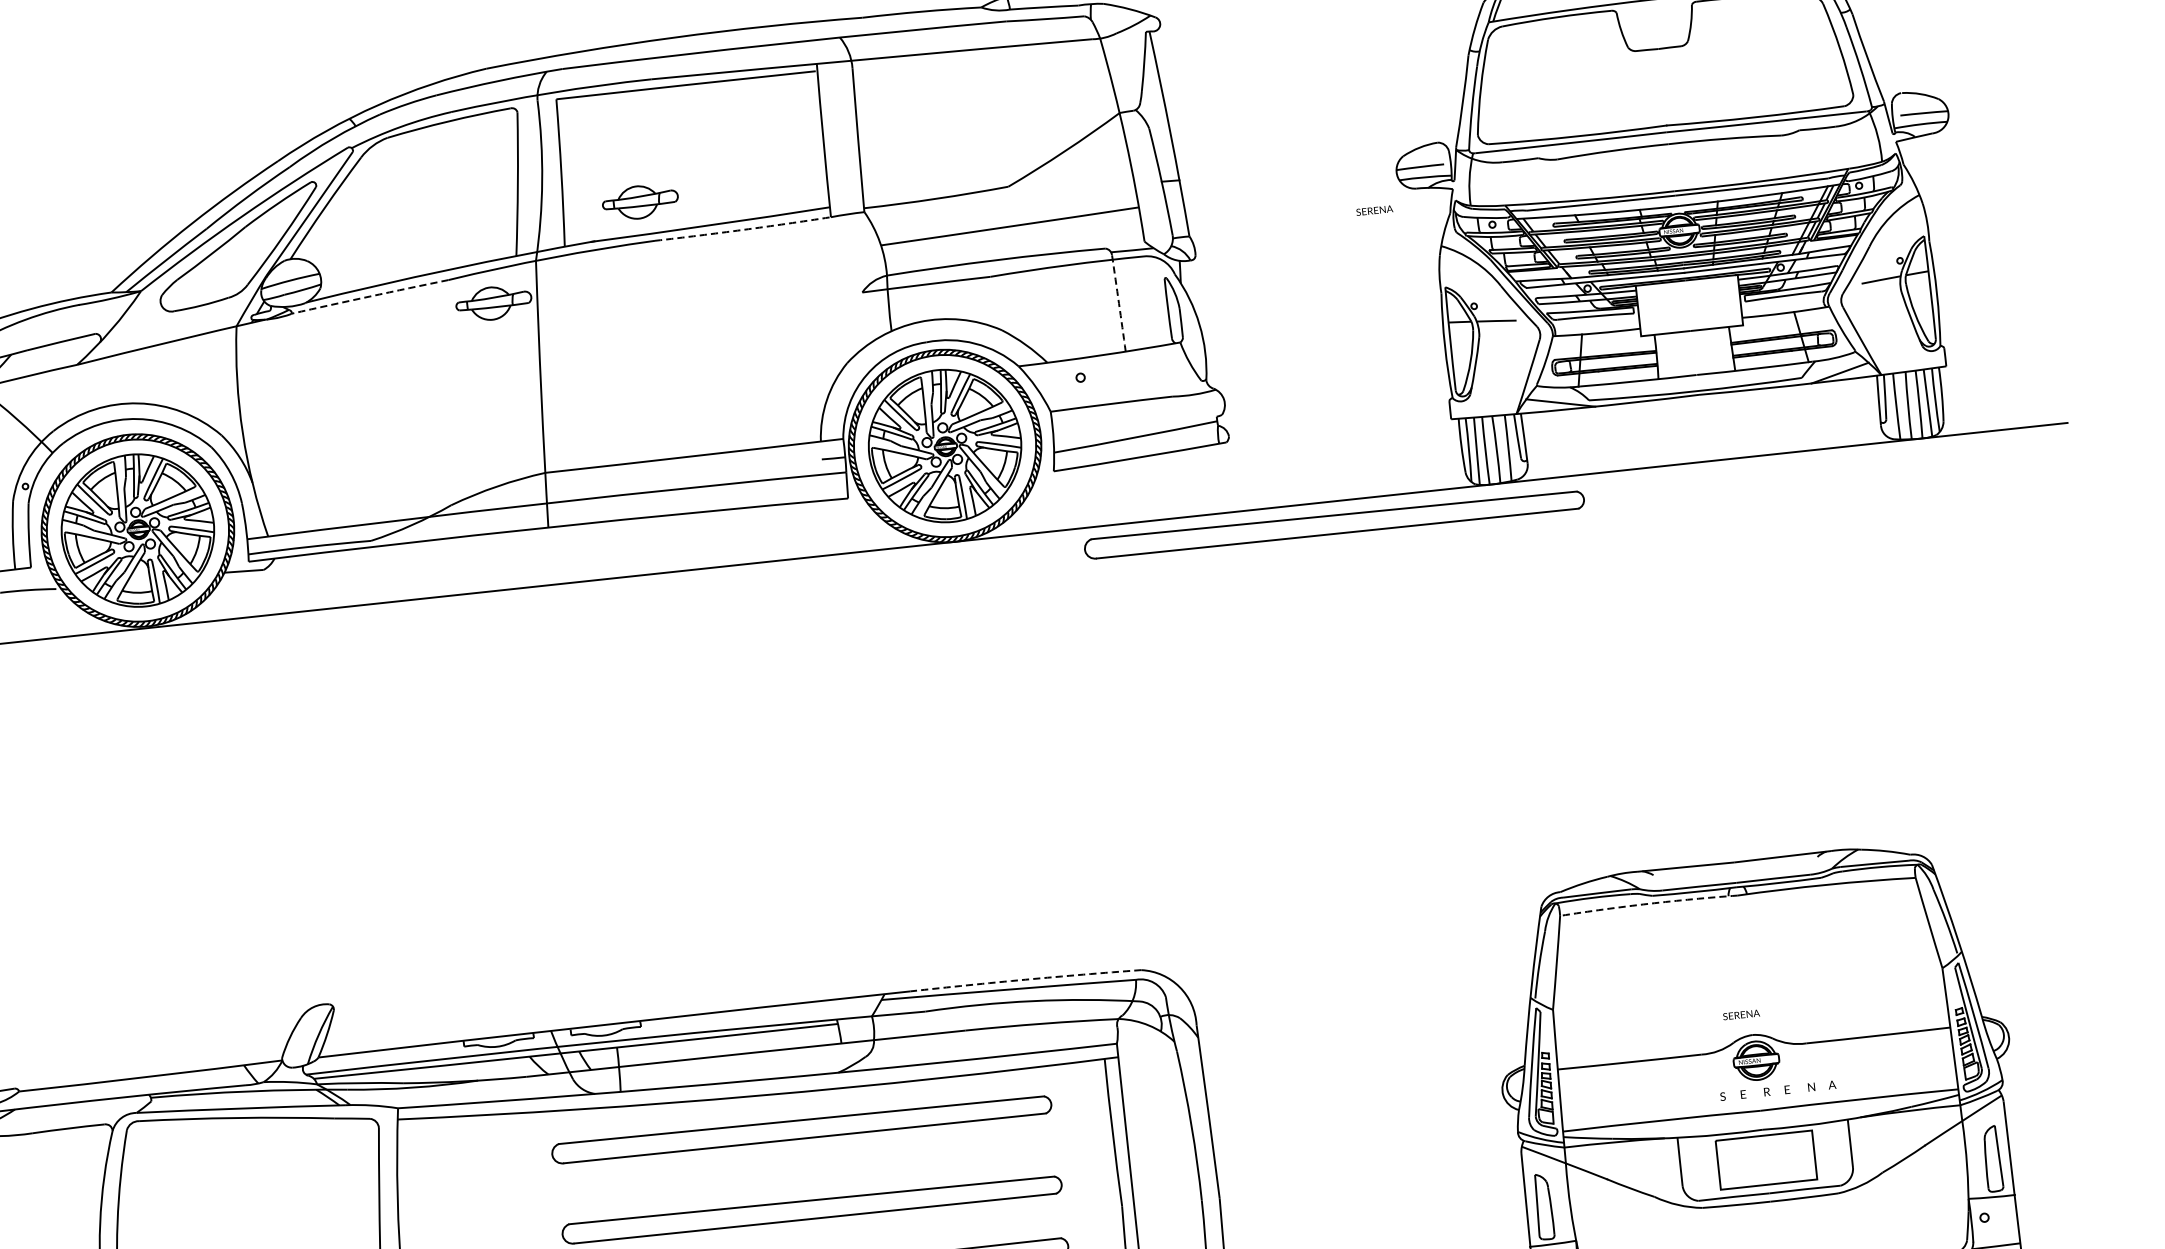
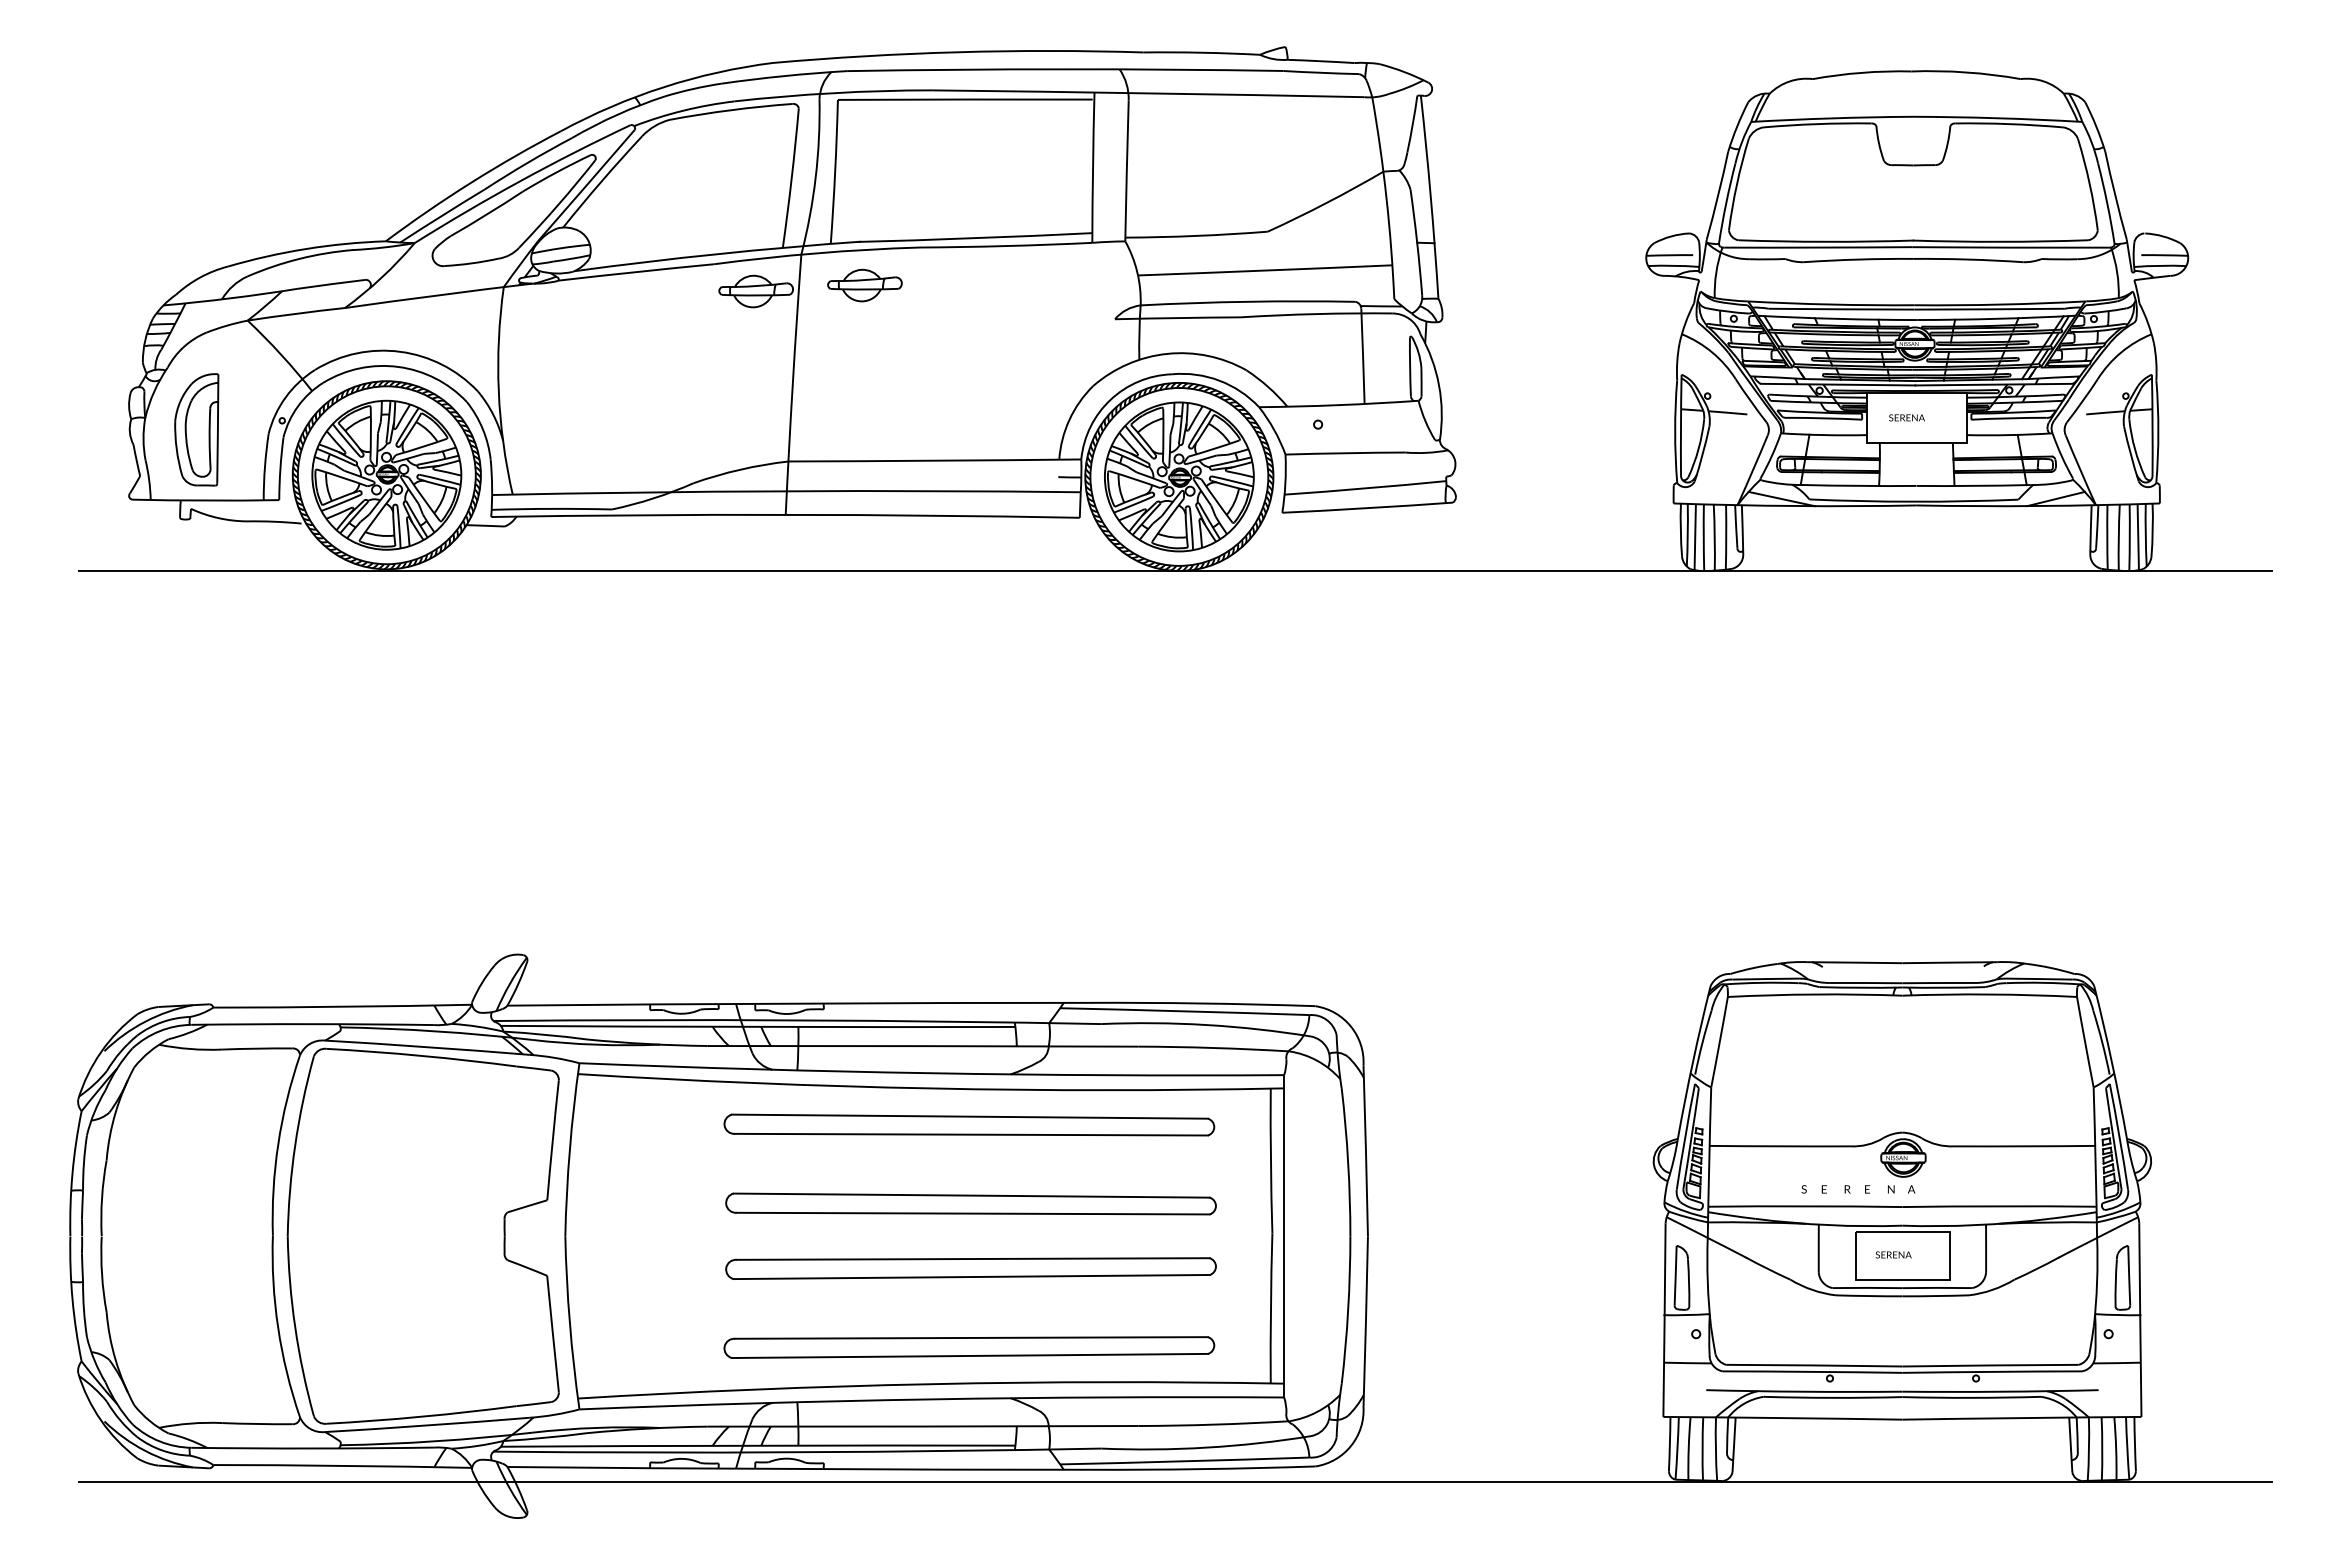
part: (640, 202) -> (864, 285), moved
text: (1374, 210) -> (1906, 417), moved
arc: (742, 230) -> (1005, 246), dashed -> solid
arc: (370, 296) -> (636, 272), dashed -> solid
arc: (1119, 303) -> (1363, 356), dashed -> solid
part: (1334, 523) -> (1549, 592), removed
arc: (1649, 903) -> (1815, 994), dashed -> solid
arc: (1025, 979) -> (1202, 1003), dashed -> solid
text: (1741, 1014) -> (1893, 1254), moved
text: (1778, 1090) -> (1858, 1189), moved

